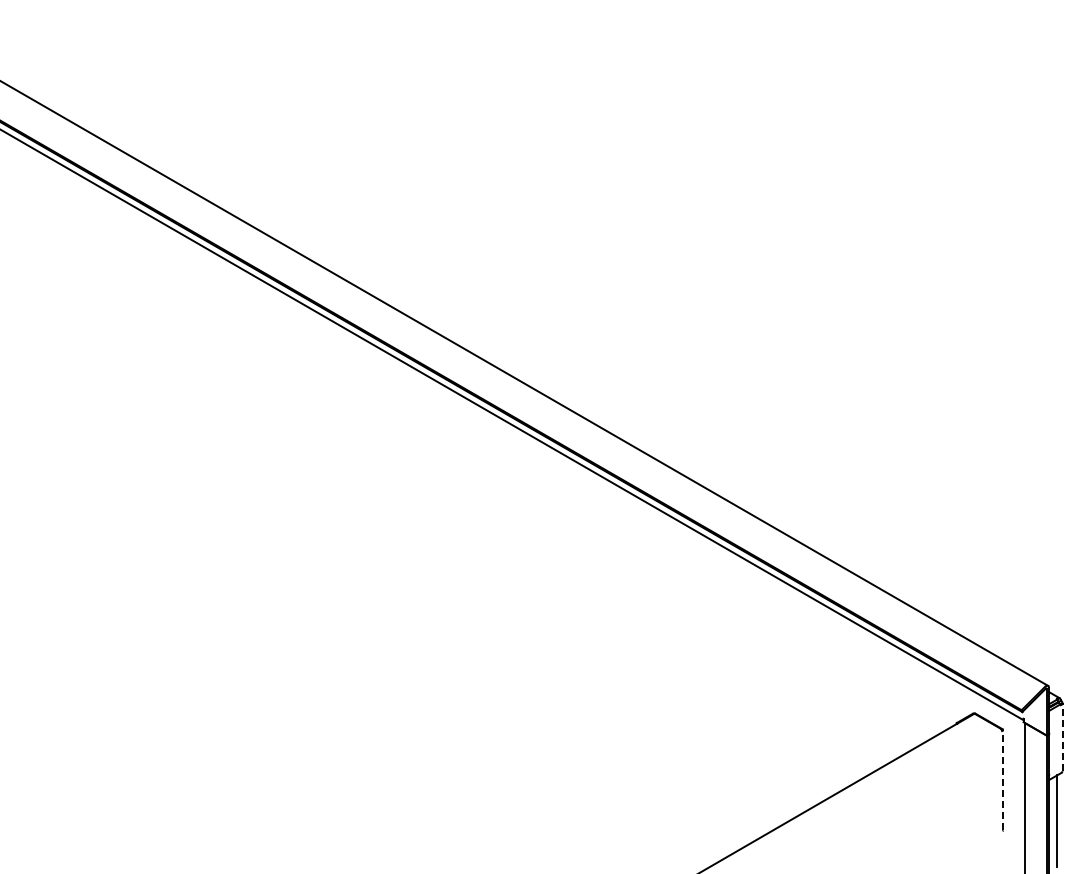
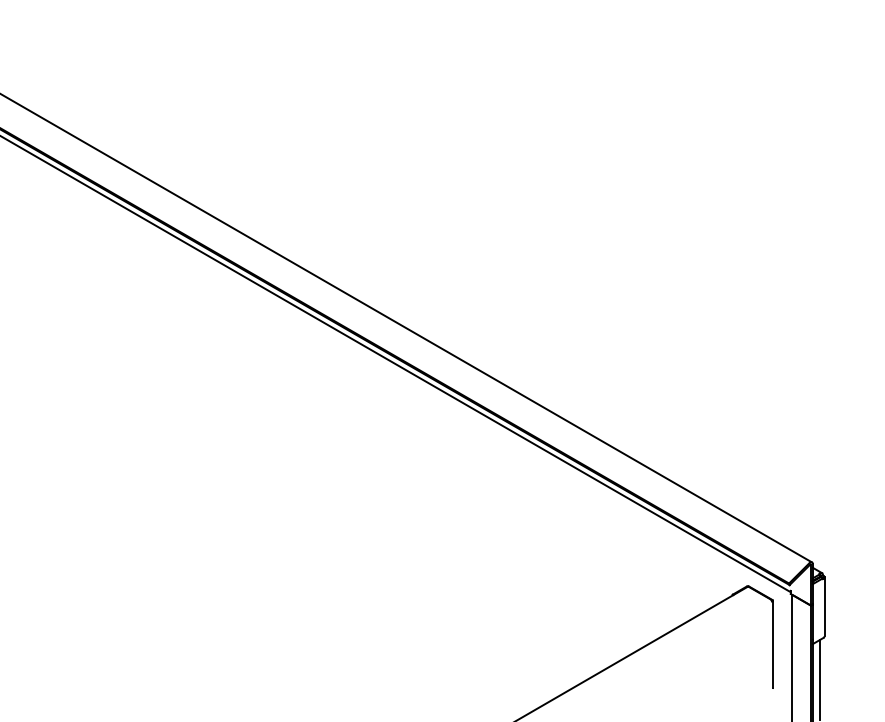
line: (1062, 736) -> (824, 606), dashed -> solid
line: (1003, 779) -> (773, 643), dashed -> solid

